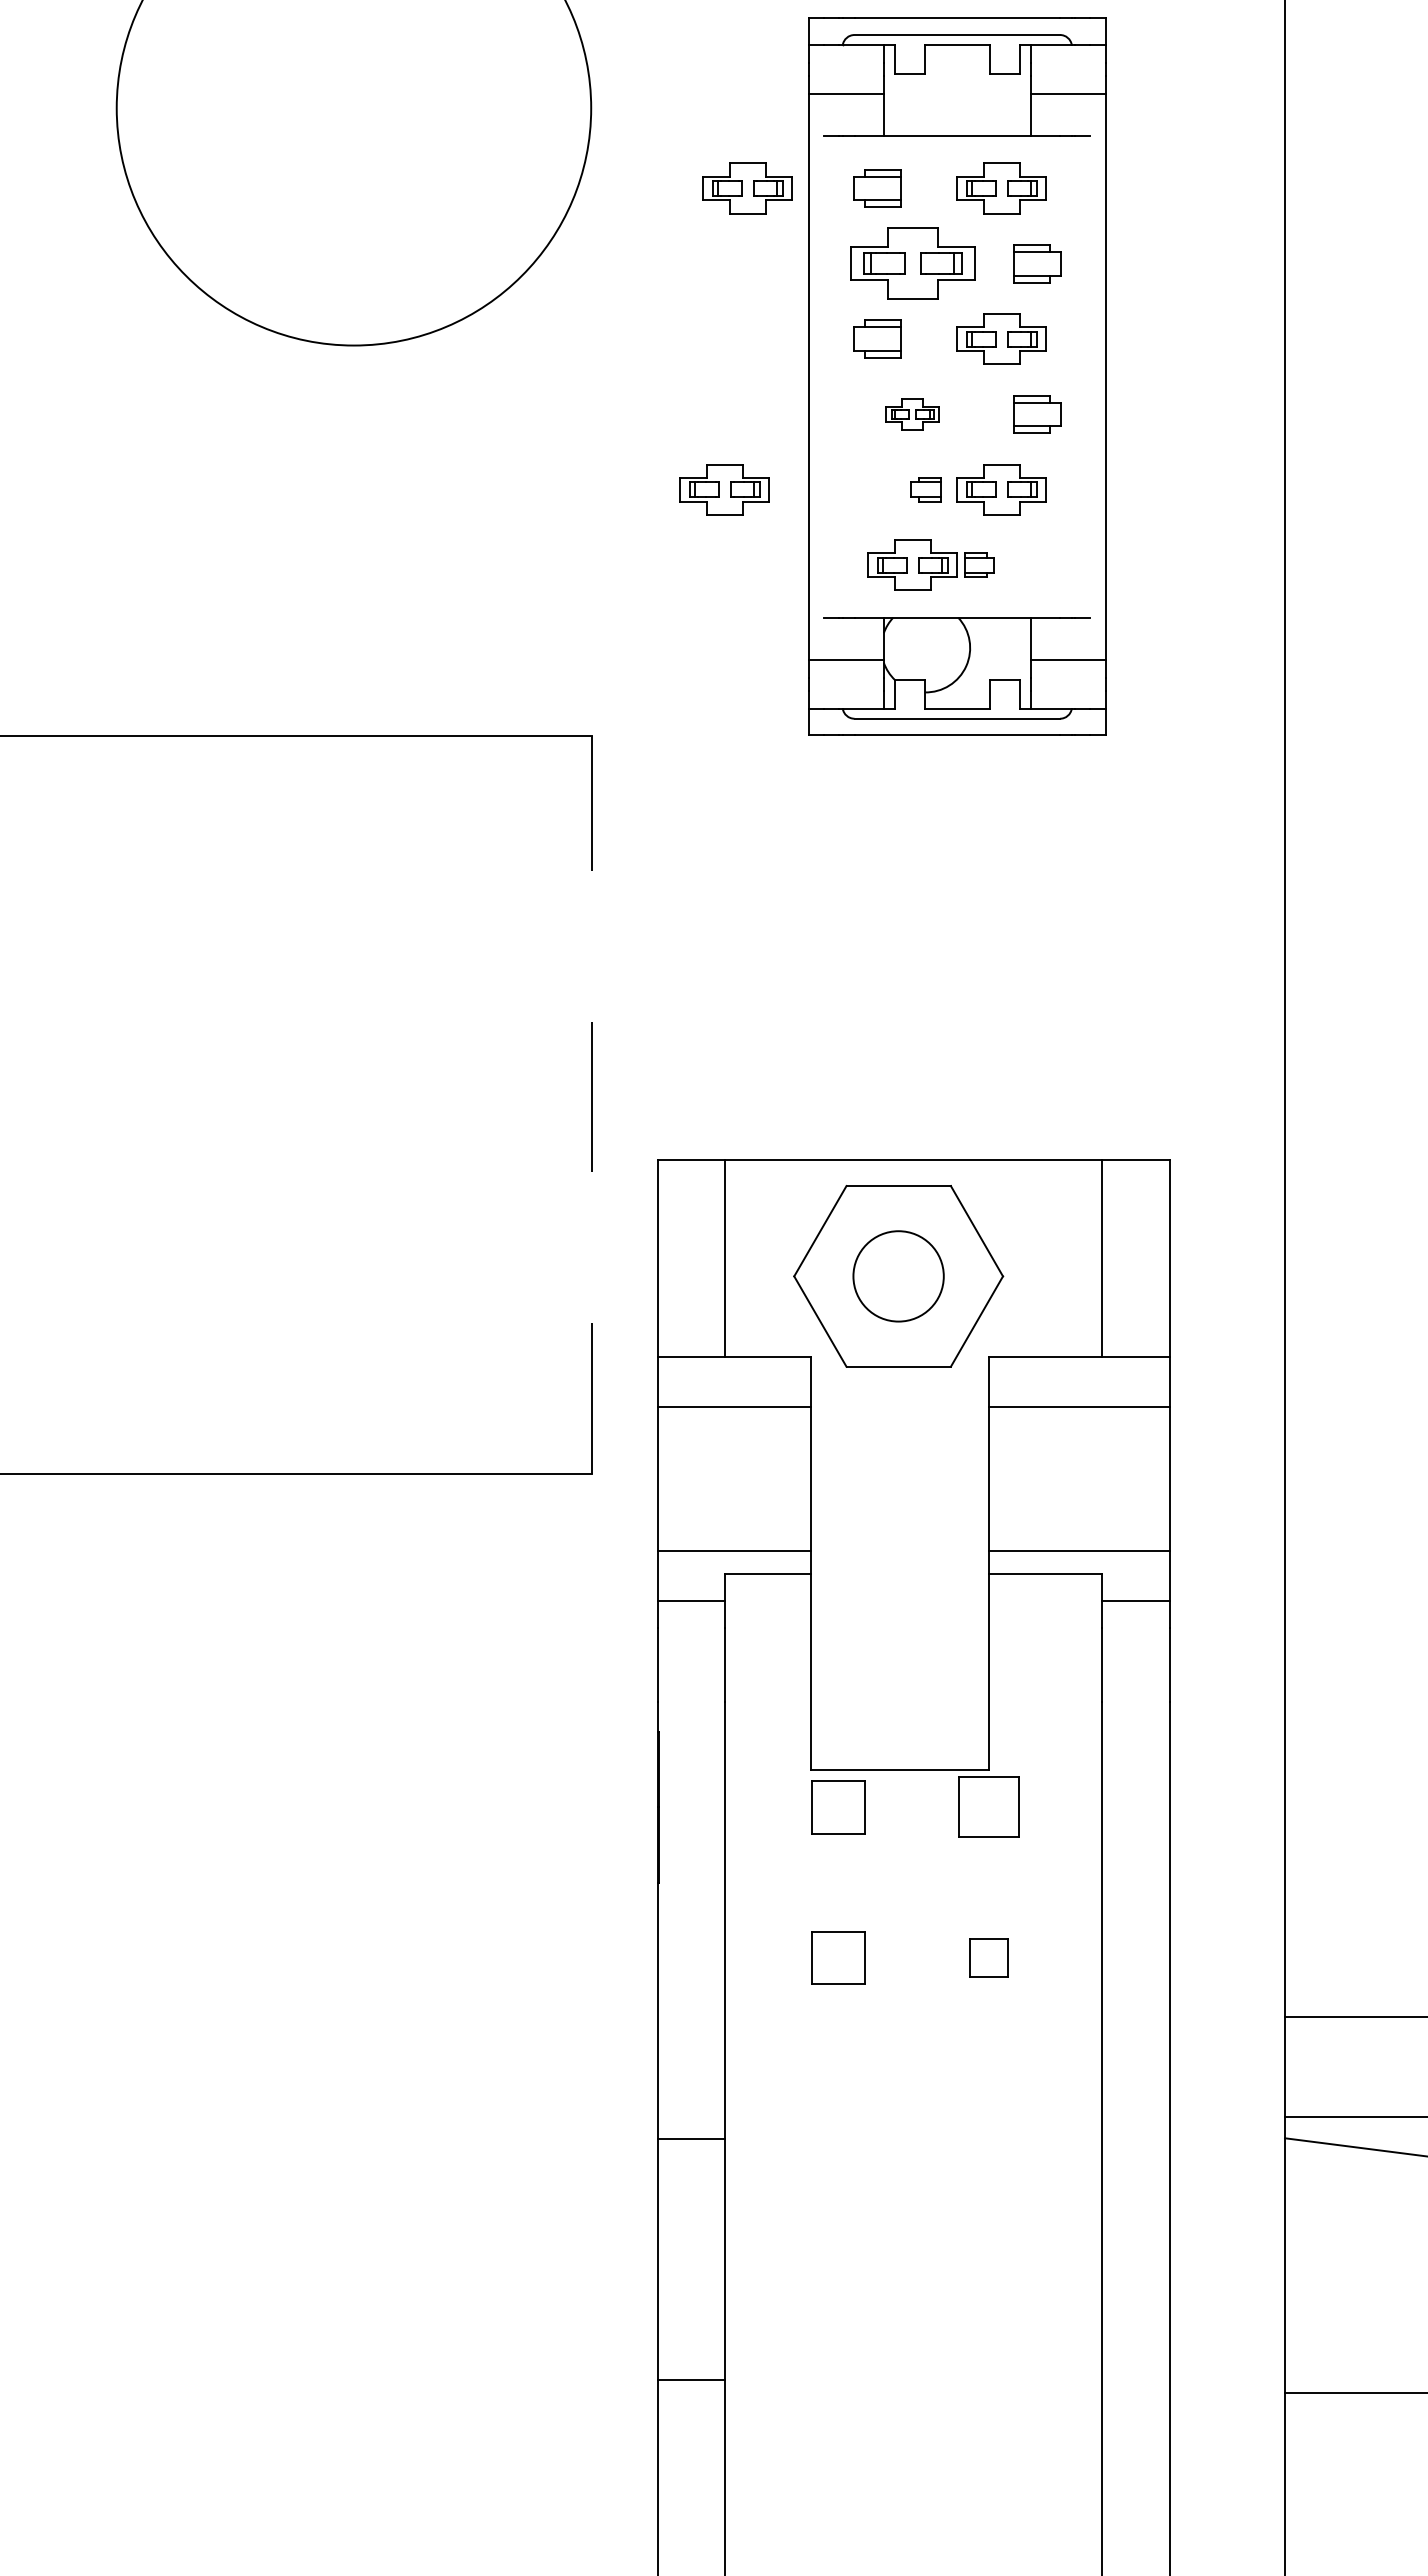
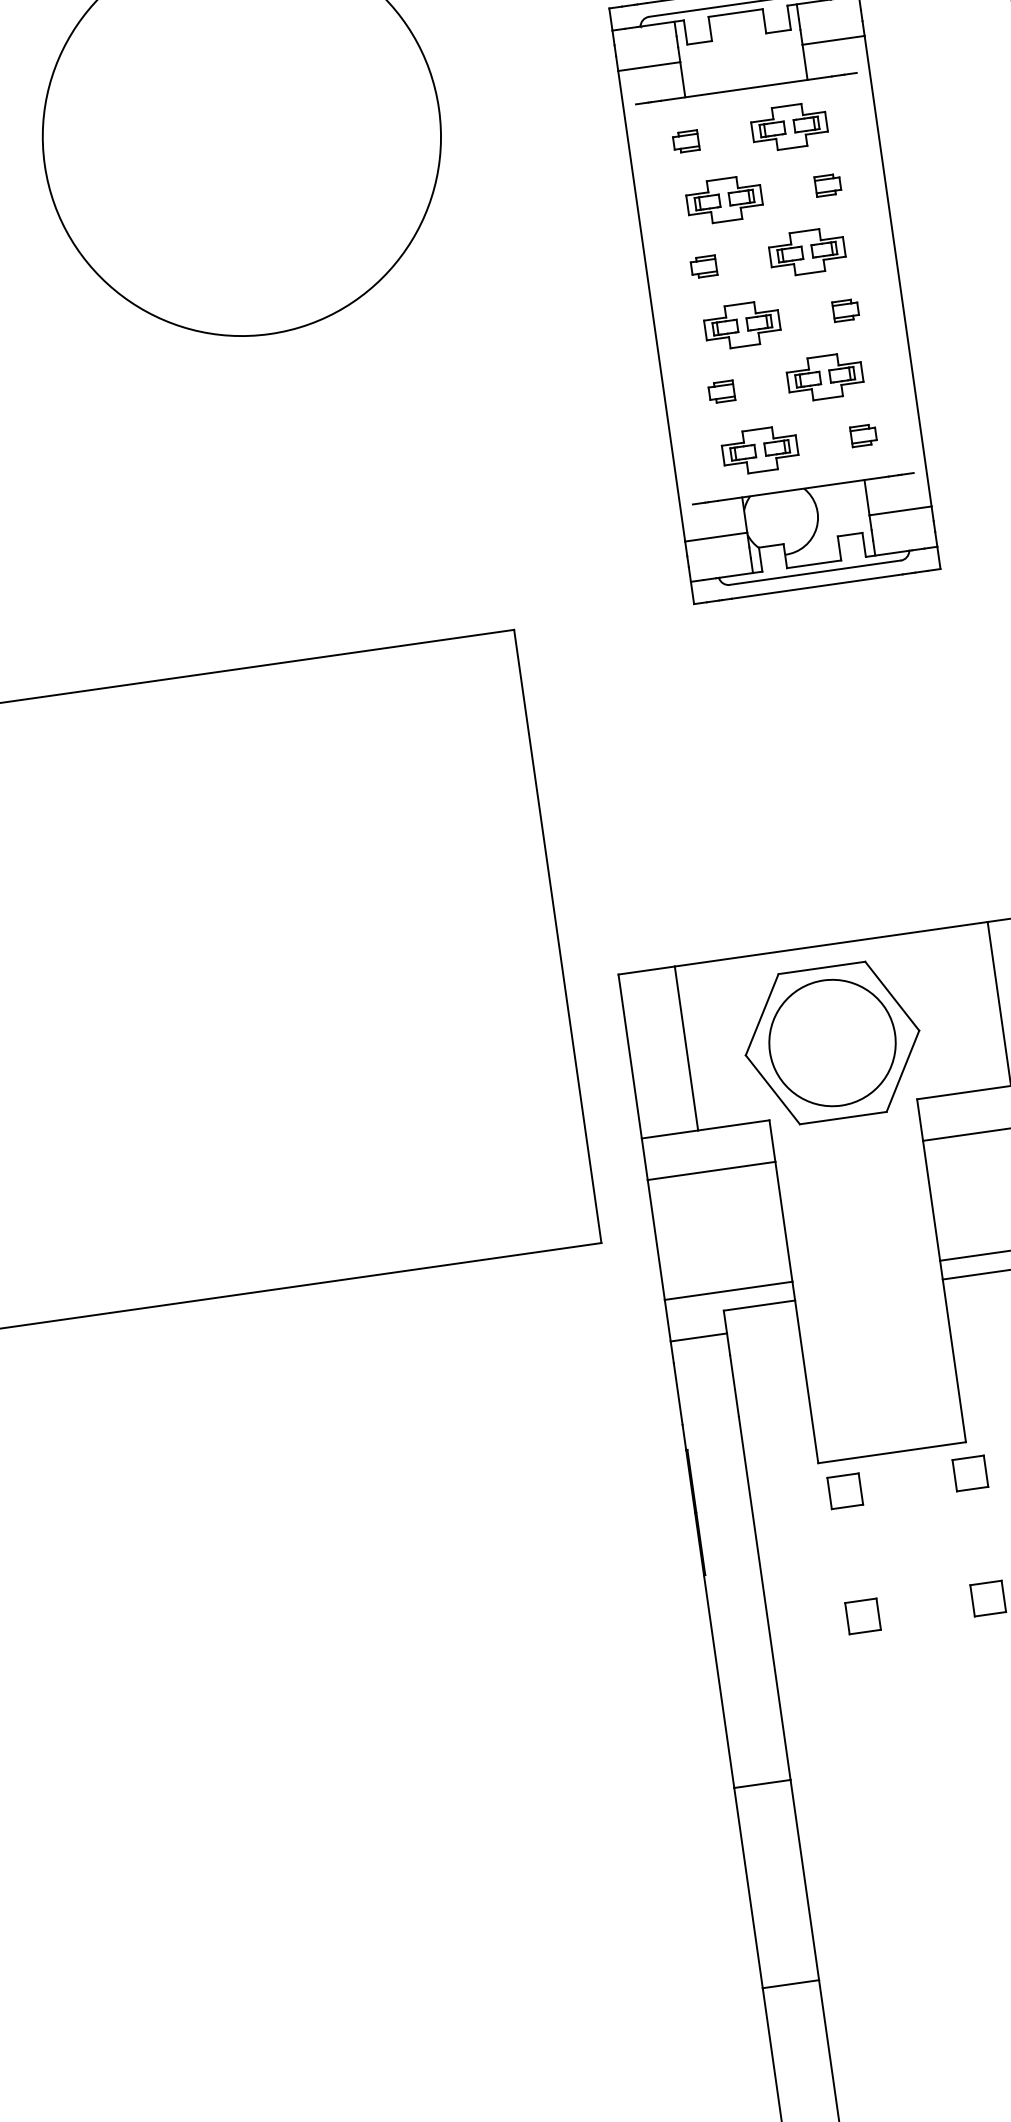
part: (747, 188) -> (578, 157), removed
part: (876, 188) -> (685, 141), size x0.62
part: (912, 263) -> (724, 199), size x0.71
part: (1037, 263) -> (828, 185), size x0.62
part: (876, 338) -> (703, 266), size x0.62
part: (912, 414) -> (742, 325), size x1.67
part: (1037, 414) -> (846, 310), size x0.62
part: (724, 489) -> (594, 409), removed
part: (925, 489) -> (721, 391), moved
part: (979, 564) -> (863, 435), moved
line: (592, 1104) -> (557, 936), dashed -> solid
circle: (898, 1276) -> (832, 1043), size x1.67
part: (838, 1807) -> (845, 1491), size x0.71
part: (988, 1807) -> (970, 1473), size x0.62
part: (838, 1957) -> (863, 1616), size x0.71

